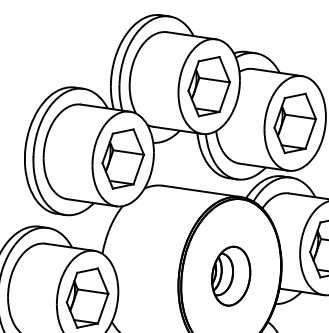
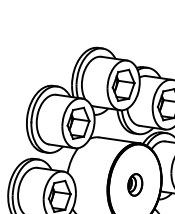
part: (231, 275) -> (135, 184), size x0.7

